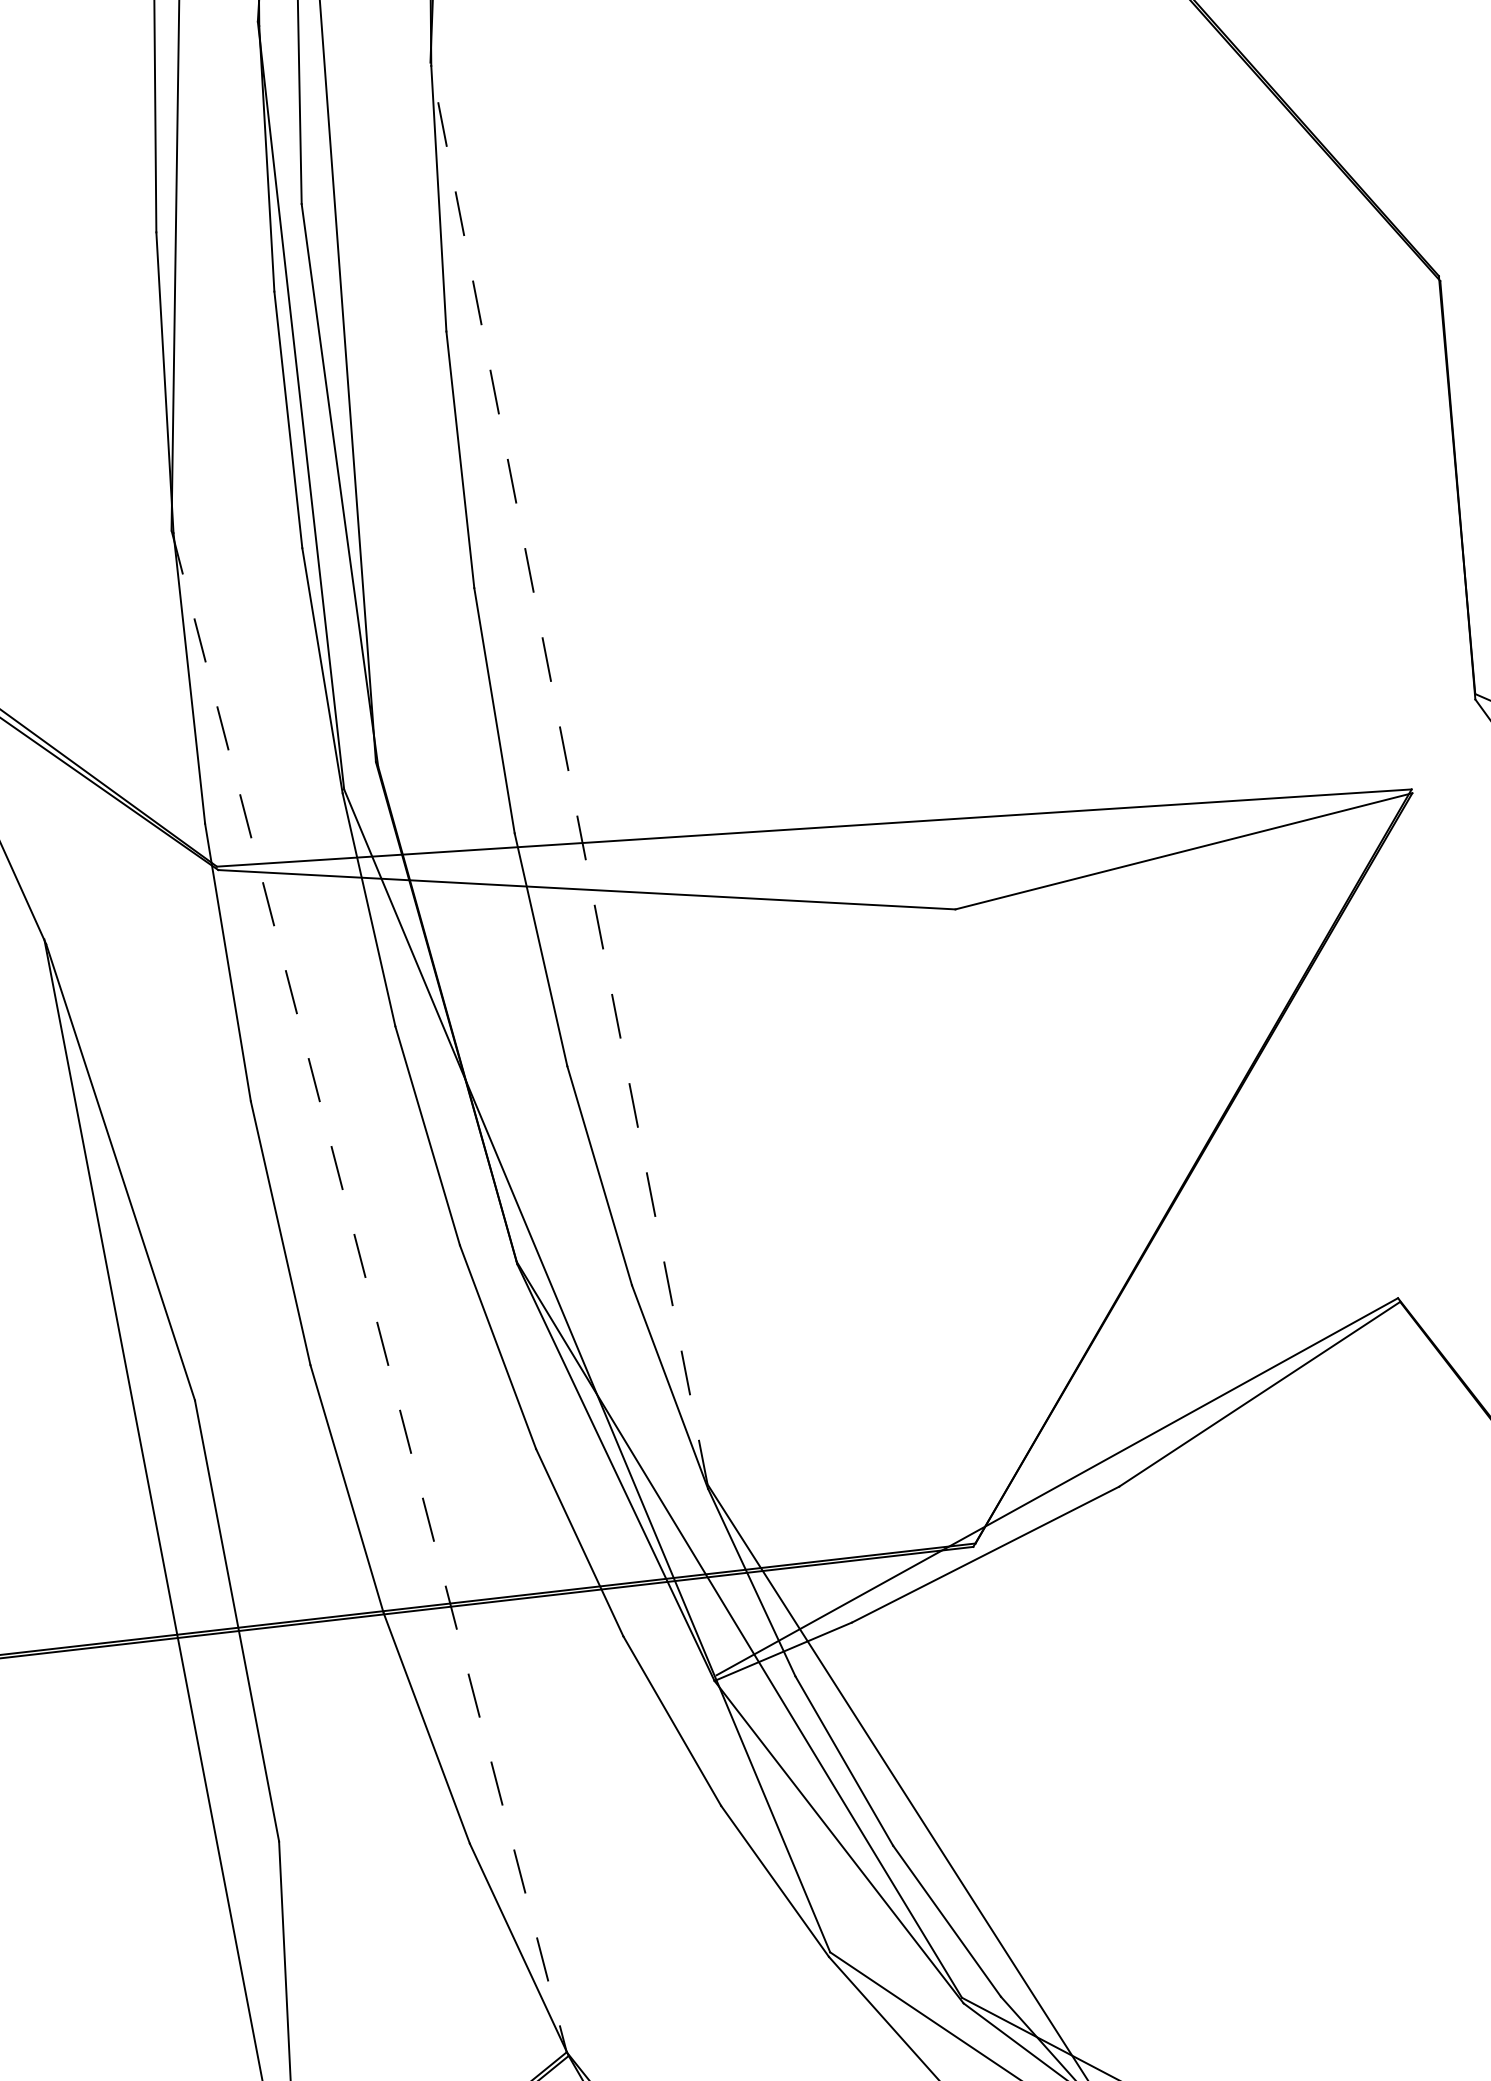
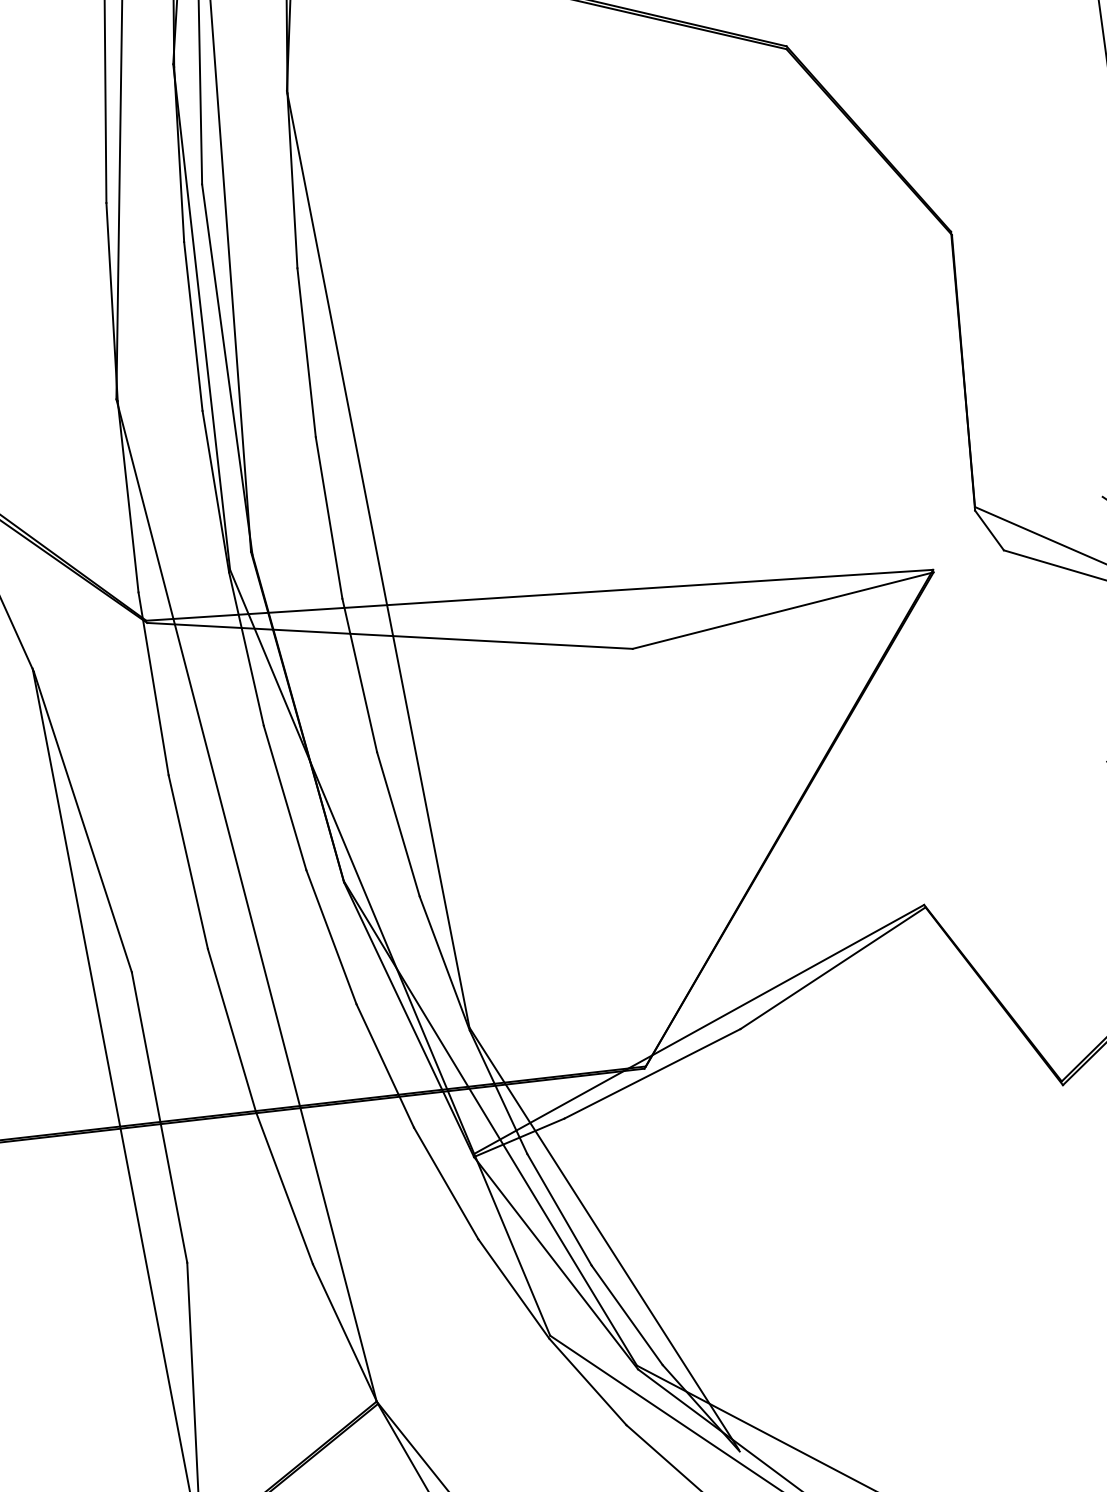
line: (569, 772) -> (378, 558), dashed -> solid
line: (369, 1291) -> (246, 900), dashed -> solid

